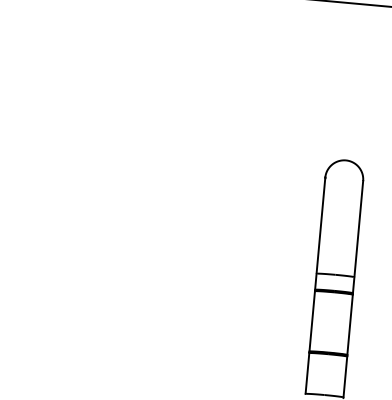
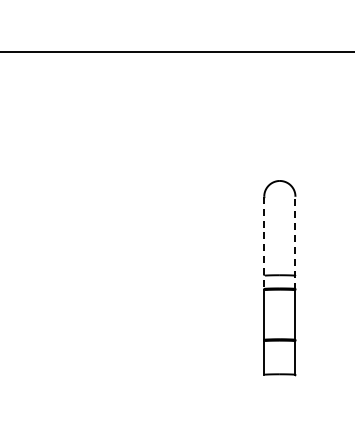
line: (320, 234) -> (264, 243), solid -> dashed
line: (358, 238) -> (295, 243), solid -> dashed

